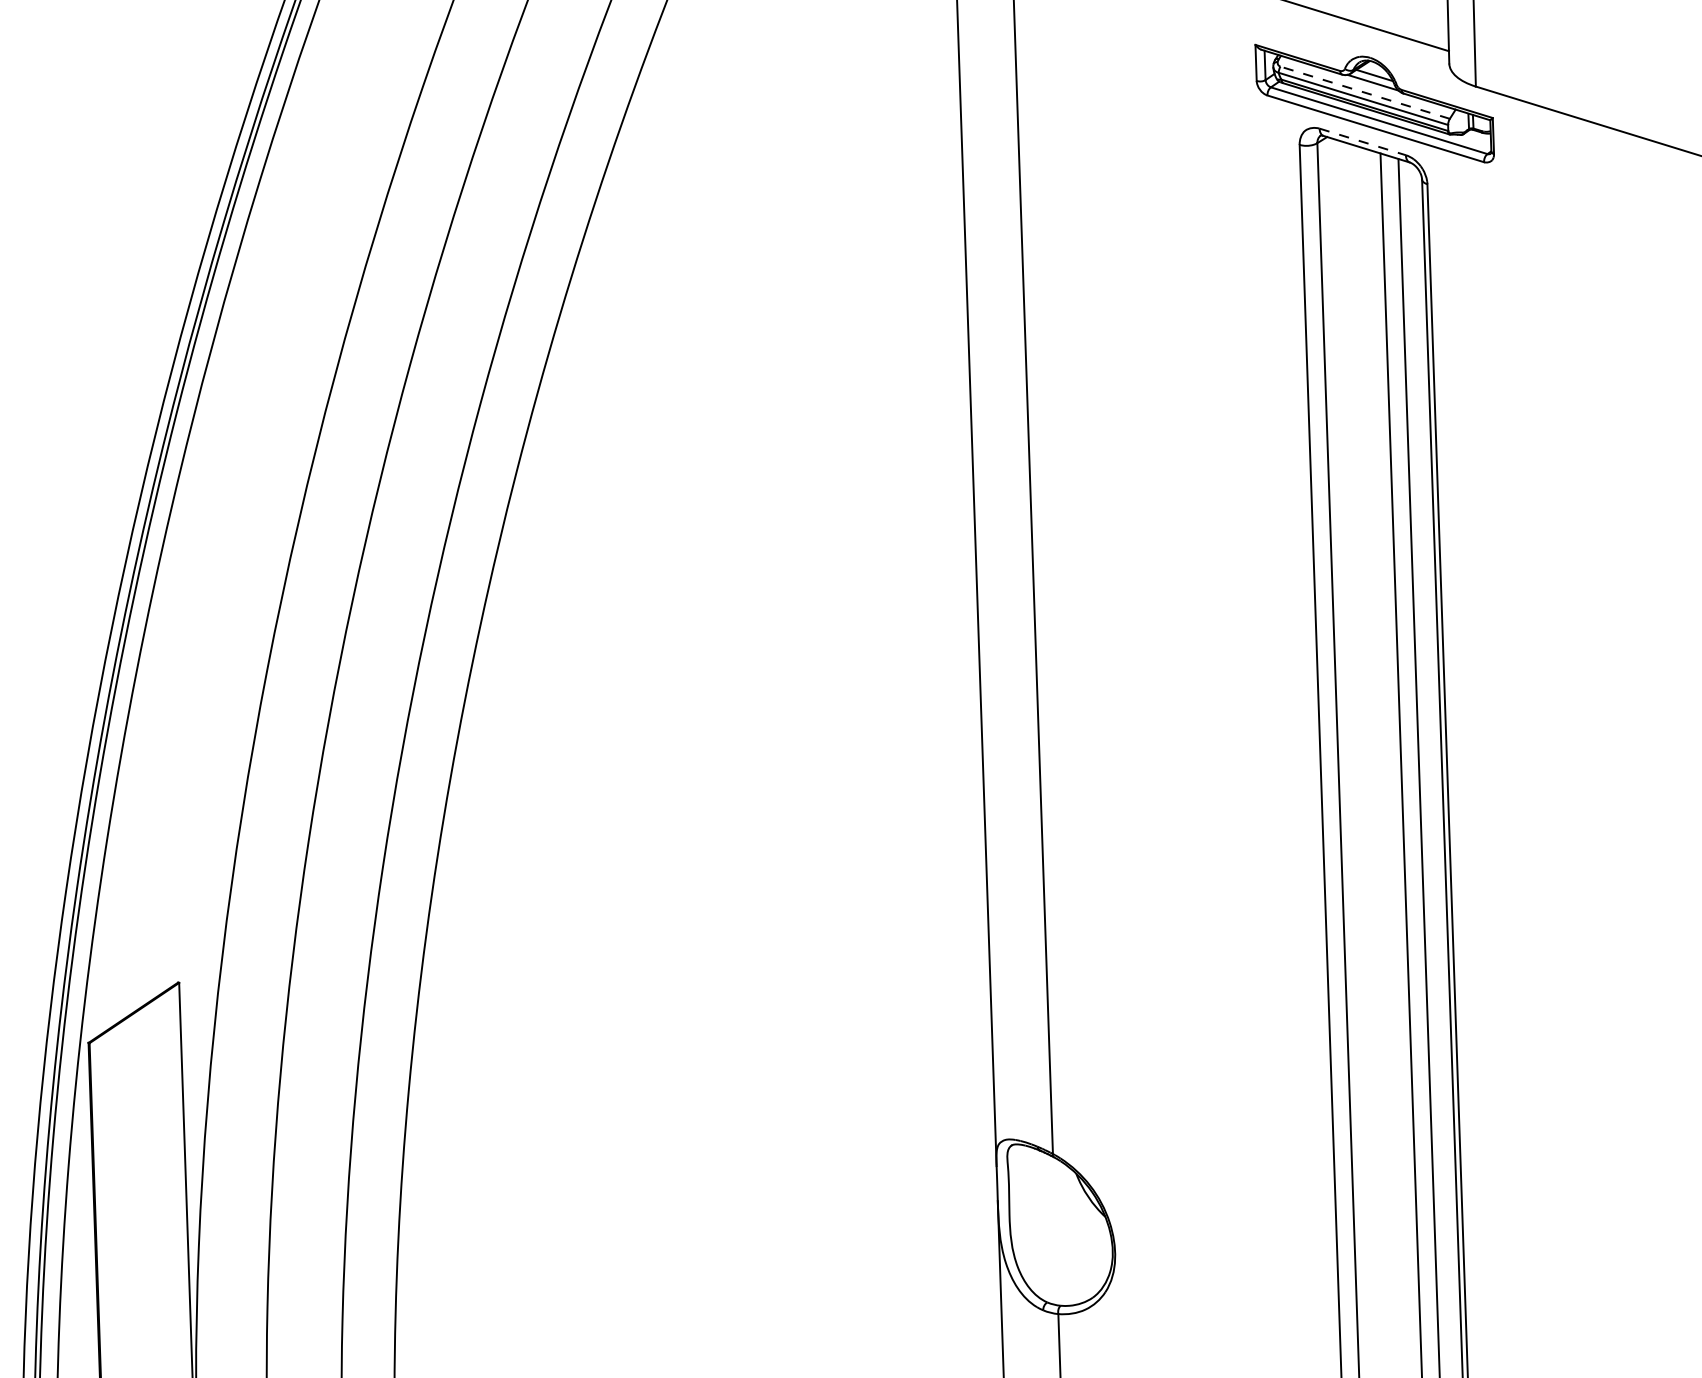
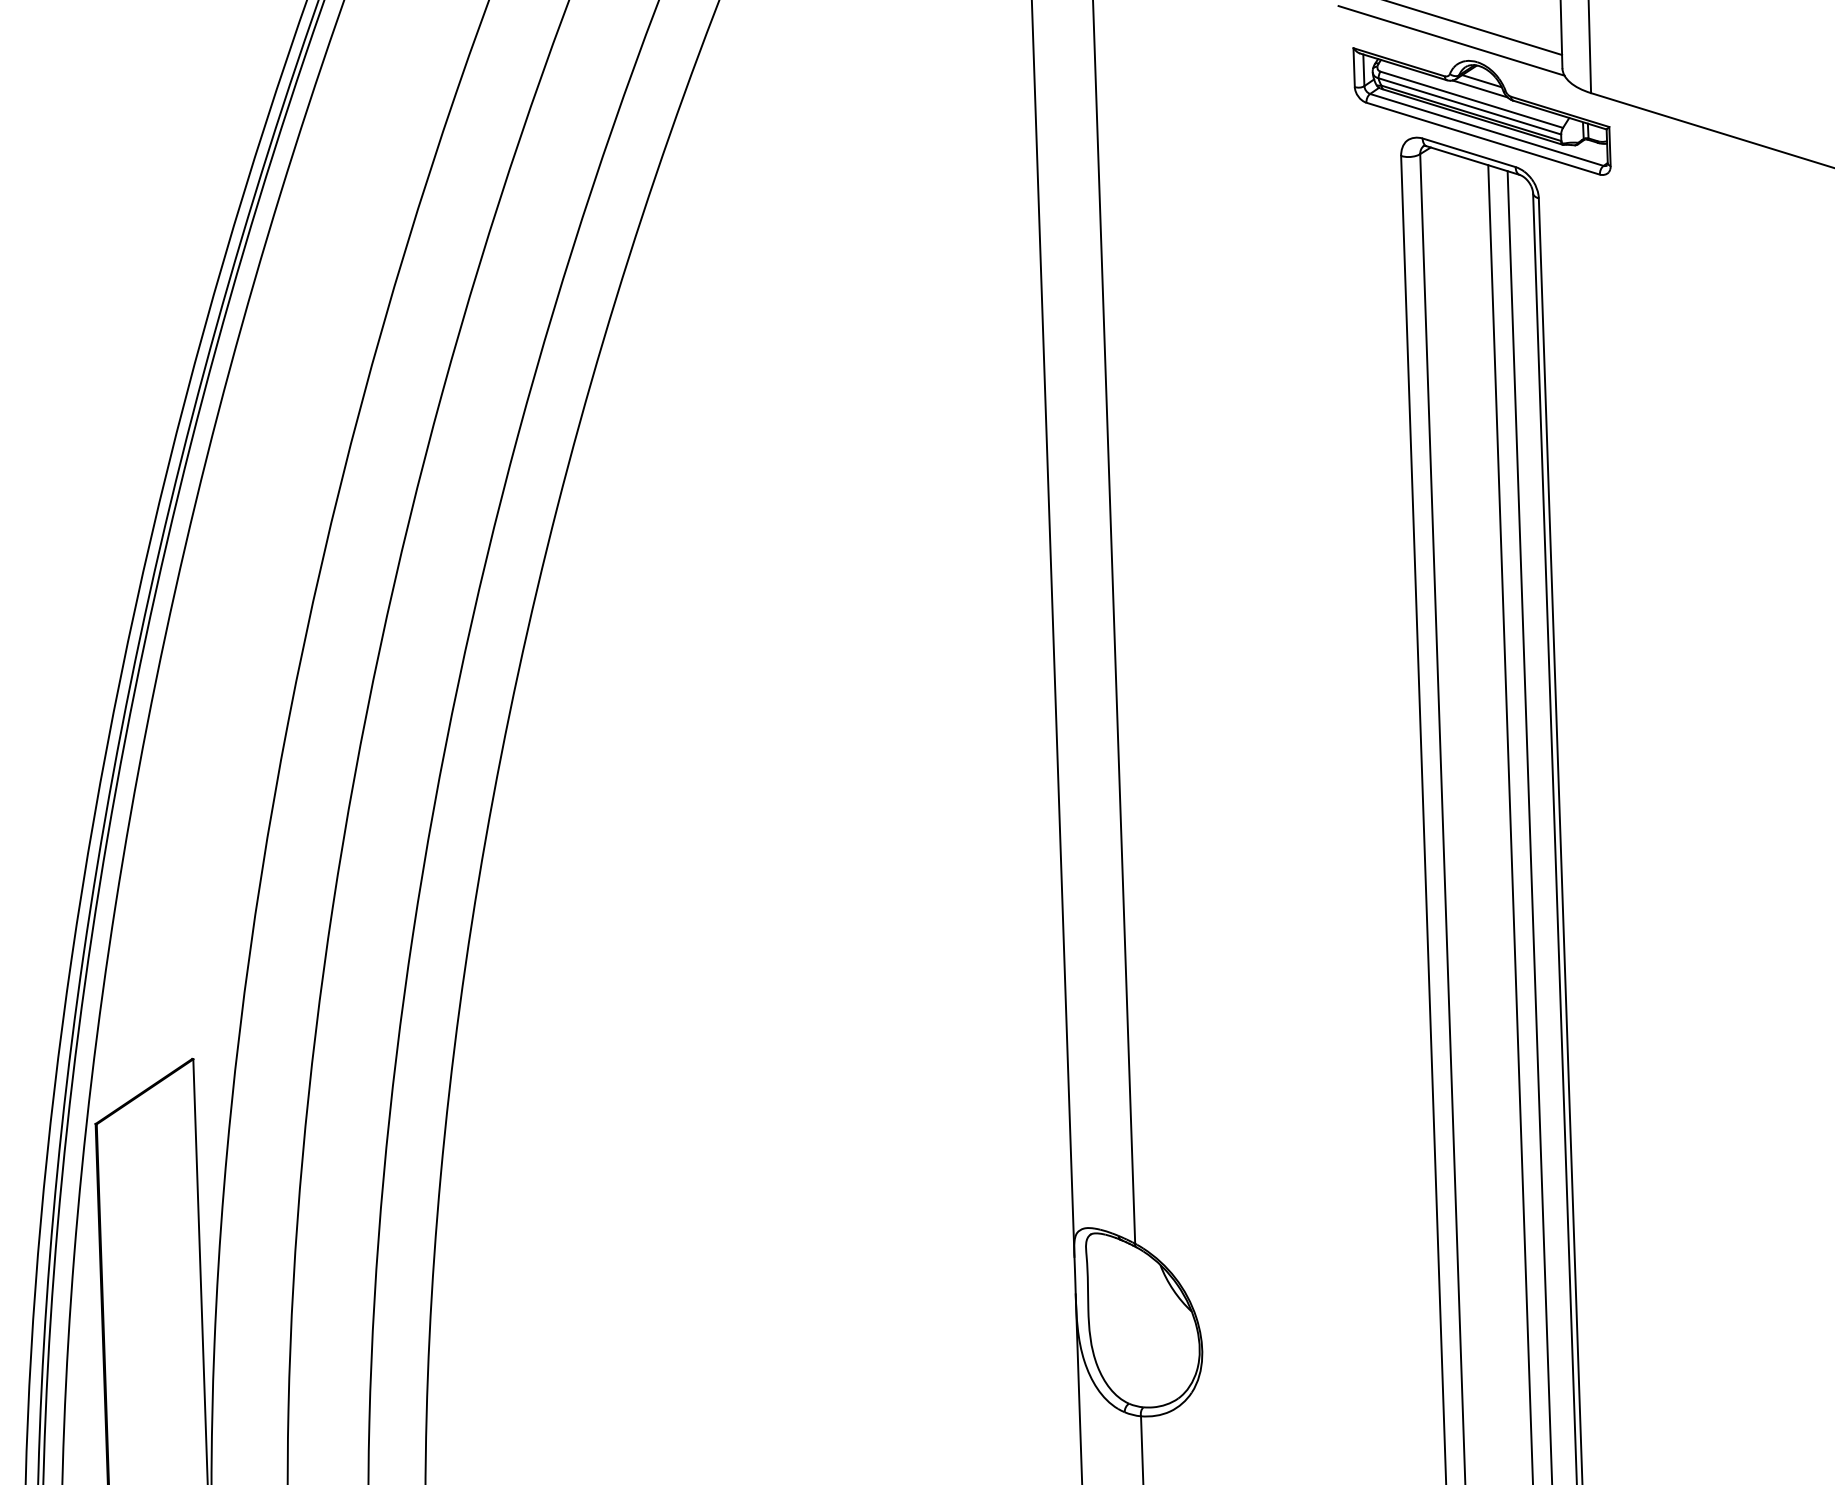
line: (1346, 37) -> (1451, 40), added
line: (1364, 92) -> (1471, 99), dashed -> solid
line: (1363, 141) -> (1469, 152), dashed -> solid

